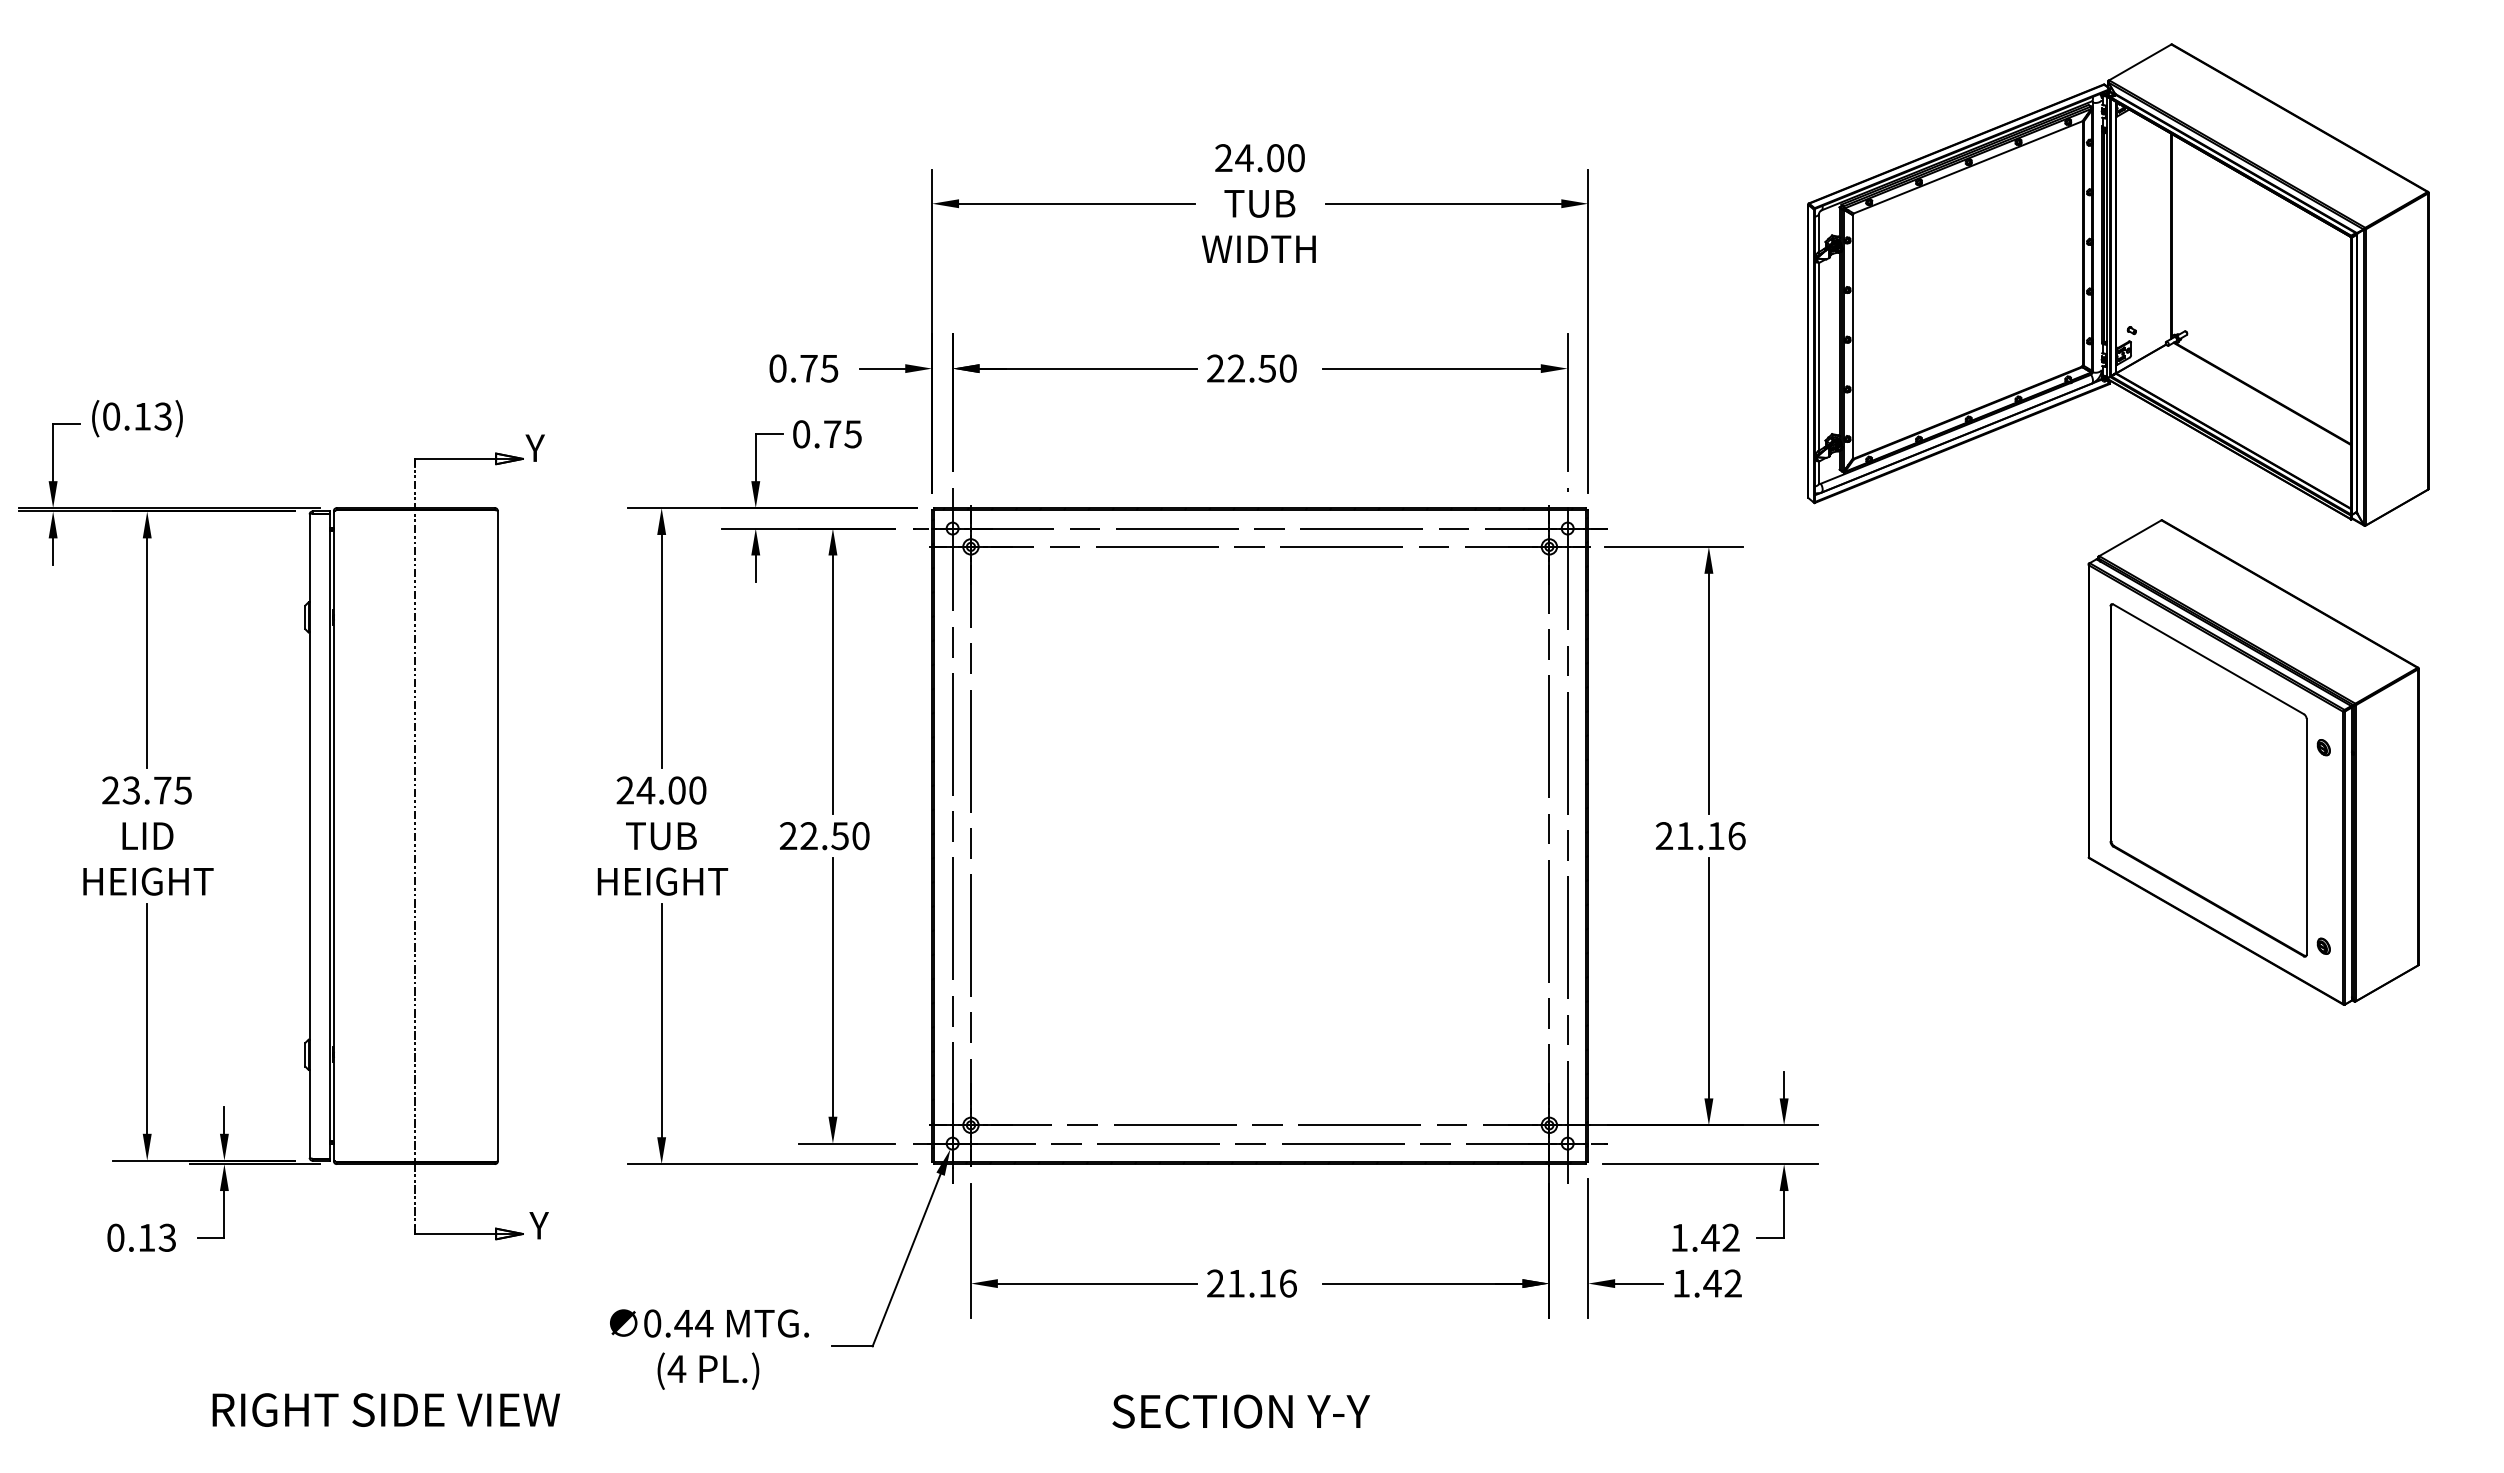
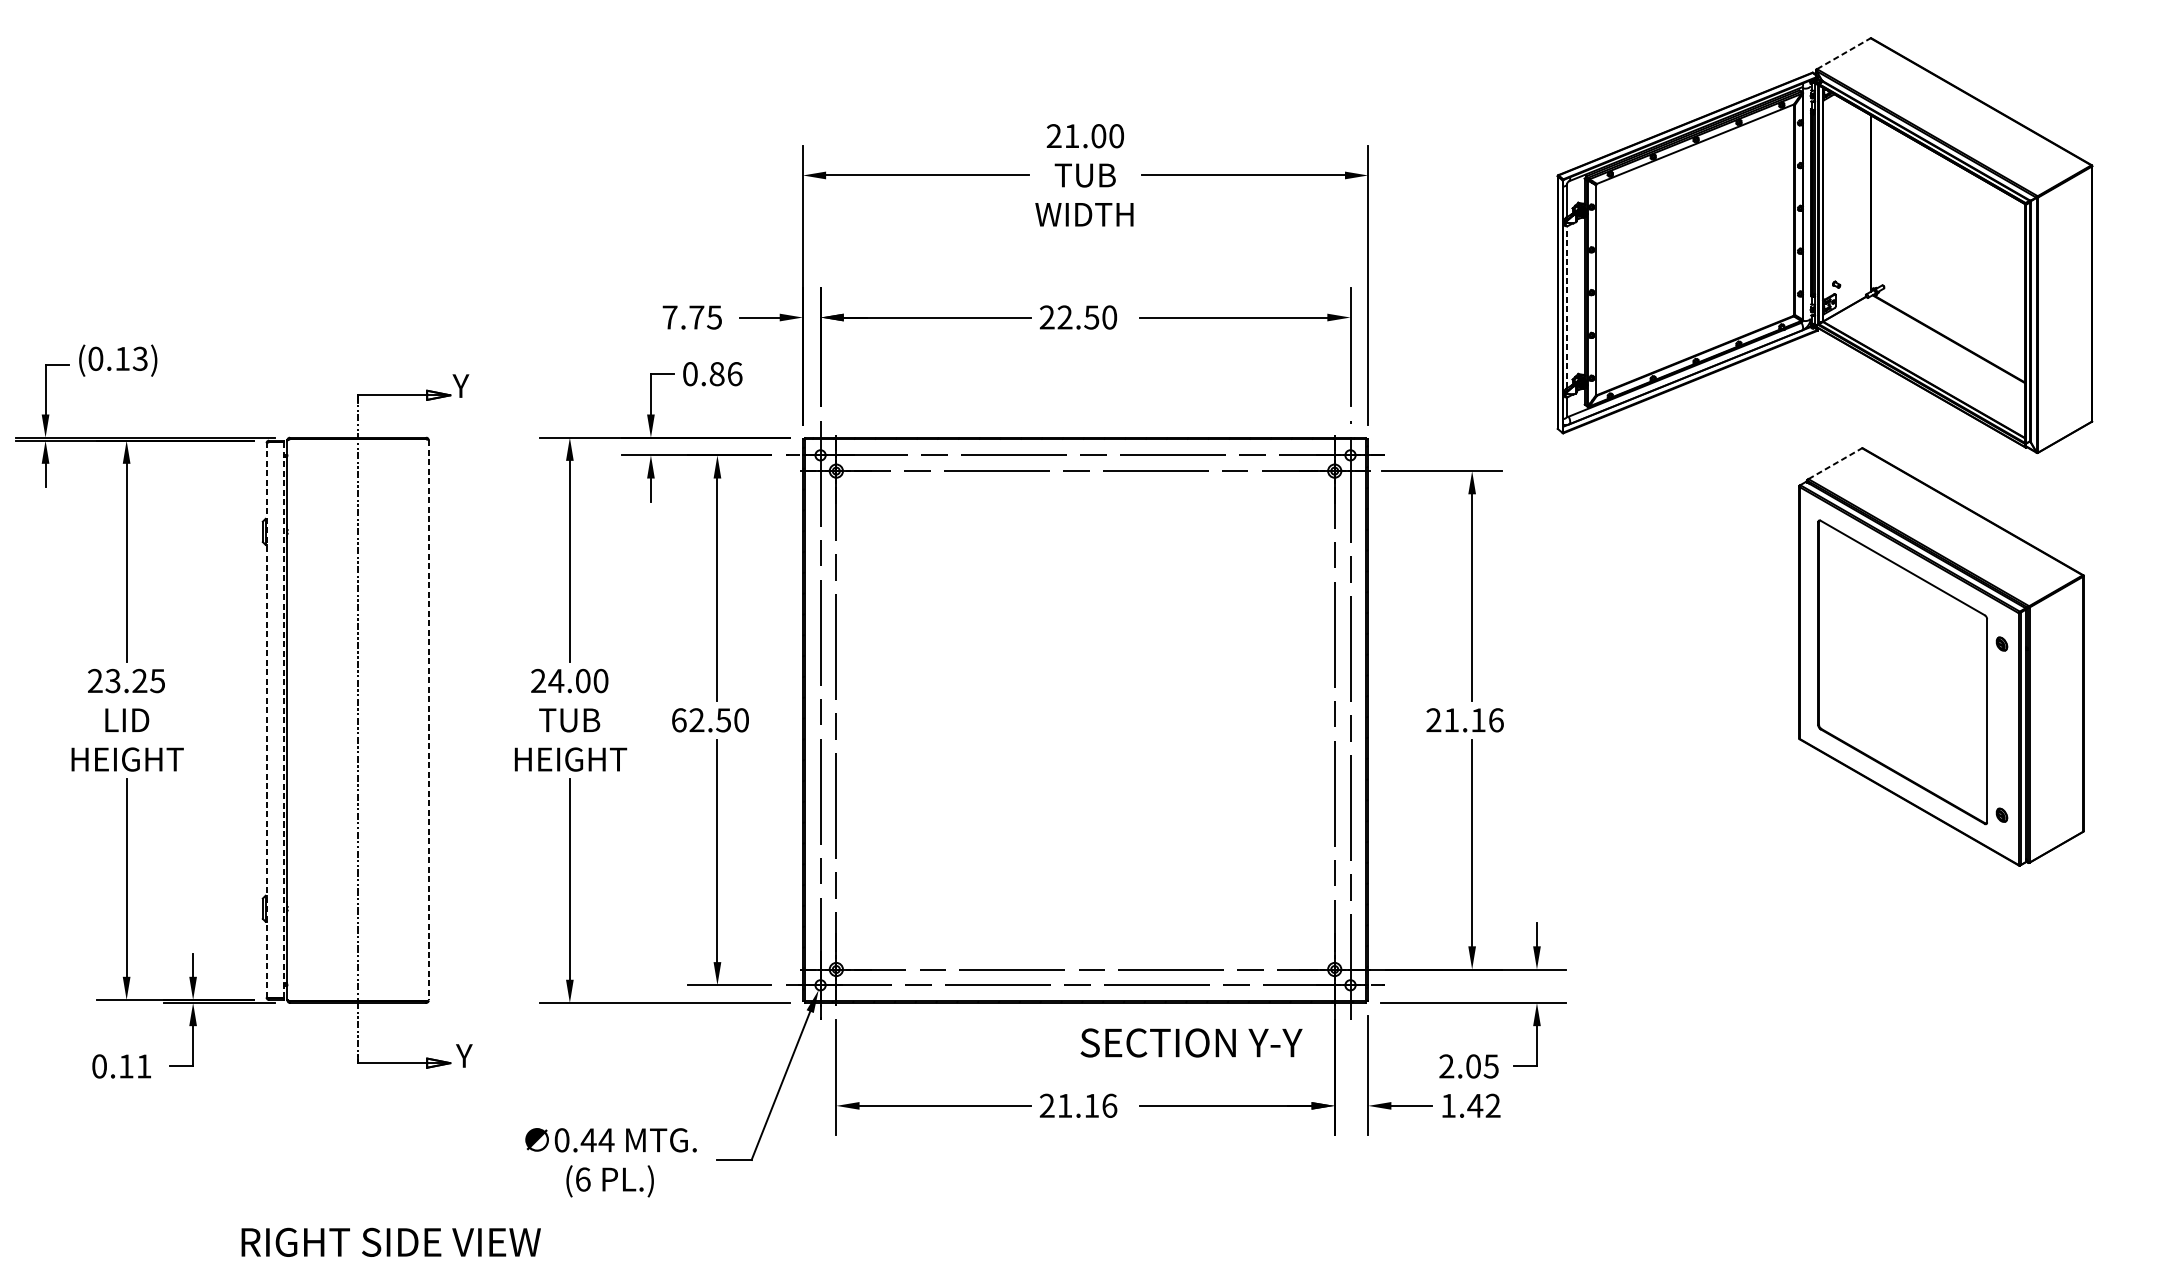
line: (2140, 62) -> (1844, 53), solid -> dashed
text: (1244, 157) -> (1072, 135), 24.00 -> 21.00
line: (1819, 356) -> (1567, 307), solid -> dashed
text: (777, 368) -> (669, 317), 0.75 -> 7.75
text: (843, 434) -> (726, 374), 0.75 -> 0.86
line: (2130, 538) -> (1835, 463), solid -> dashed
text: (162, 790) -> (139, 681), 23.75 -> 23.25
line: (309, 836) -> (266, 720), solid -> dashed
line: (329, 836) -> (283, 720), solid -> dashed
line: (497, 836) -> (428, 720), solid -> dashed
text: (788, 836) -> (679, 720), 22.50 -> 62.50
text: (166, 1237) -> (143, 1066), 0.13 -> 0.11
text: (1704, 1237) -> (1468, 1066), 1.42 -> 2.05
text: (676, 1369) -> (582, 1179), (4 -> (6
text: (385, 1409) -> (390, 1241), moved
text: (1240, 1411) -> (1190, 1042), moved

